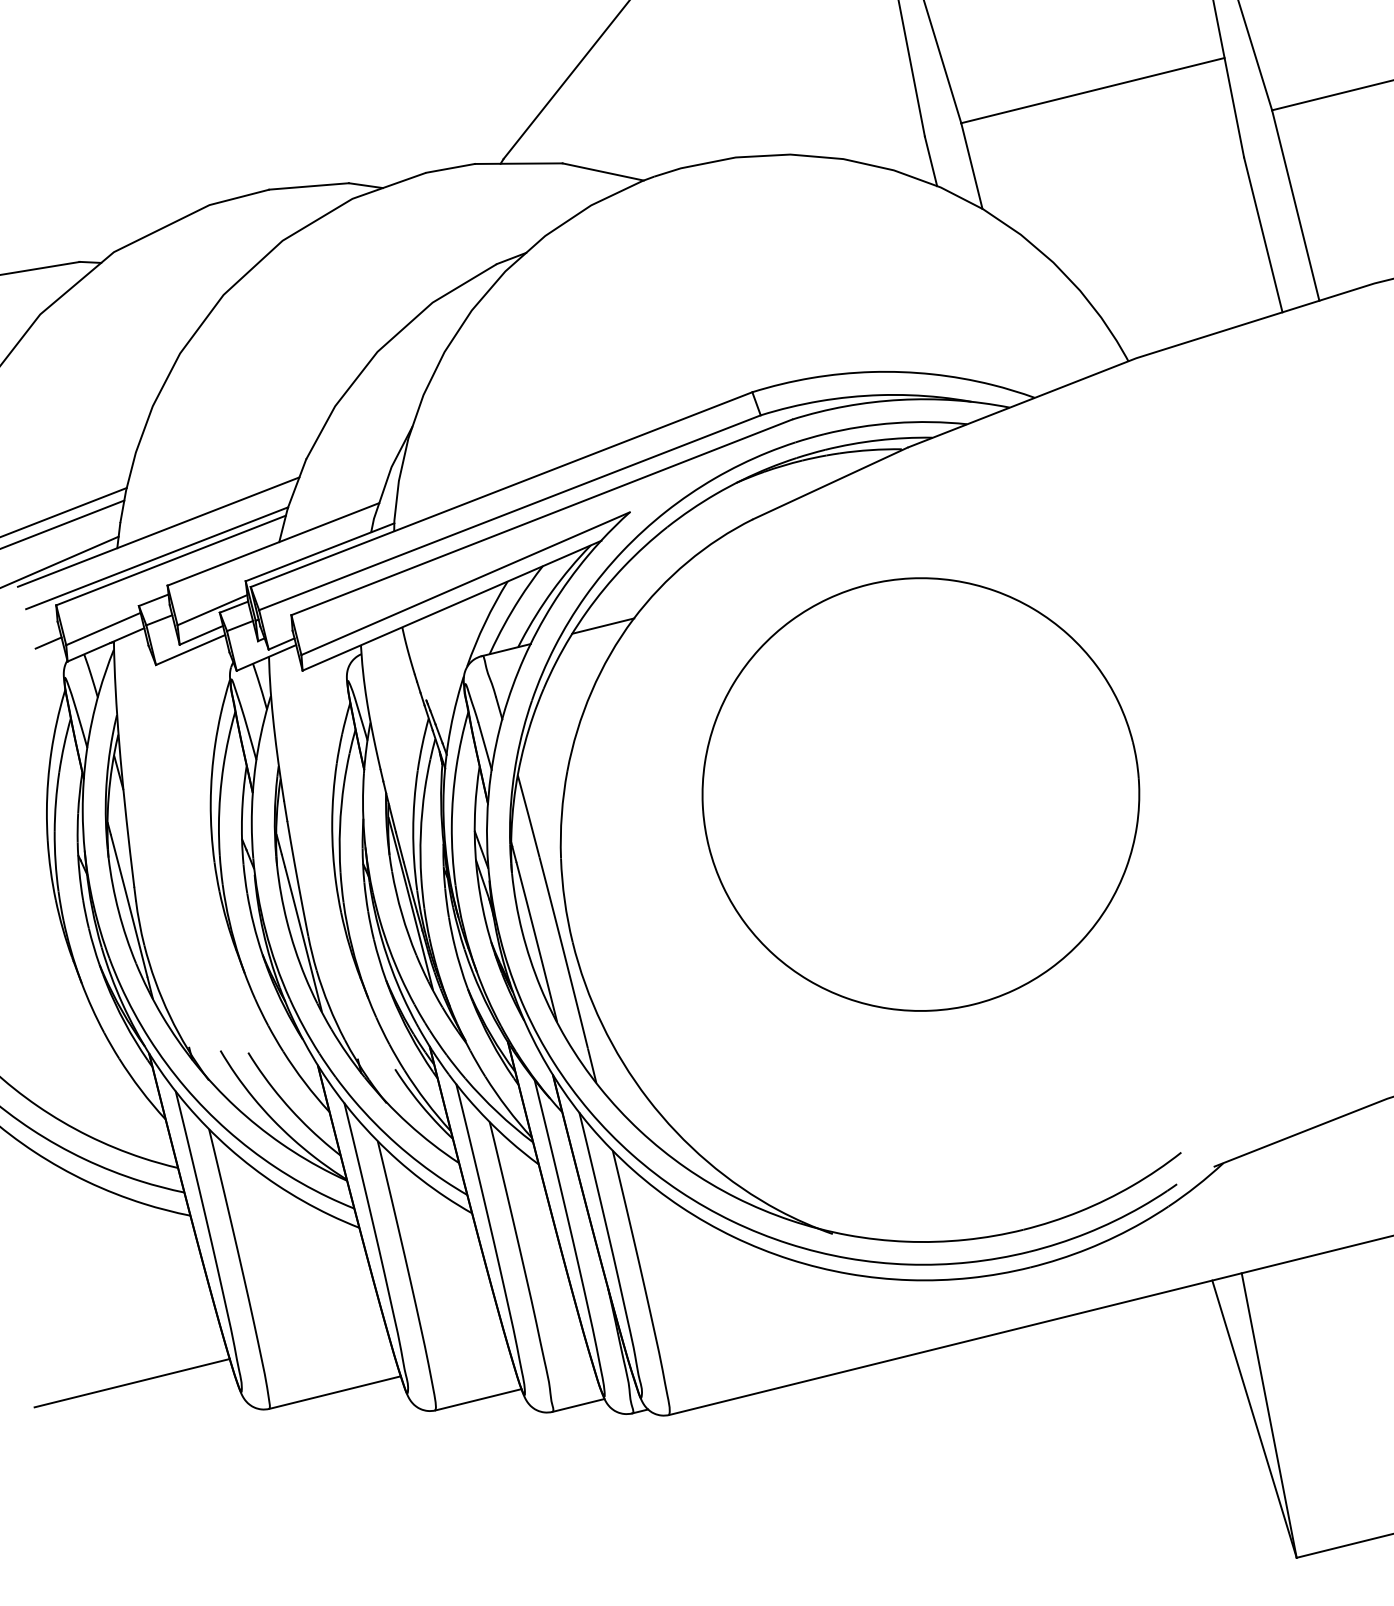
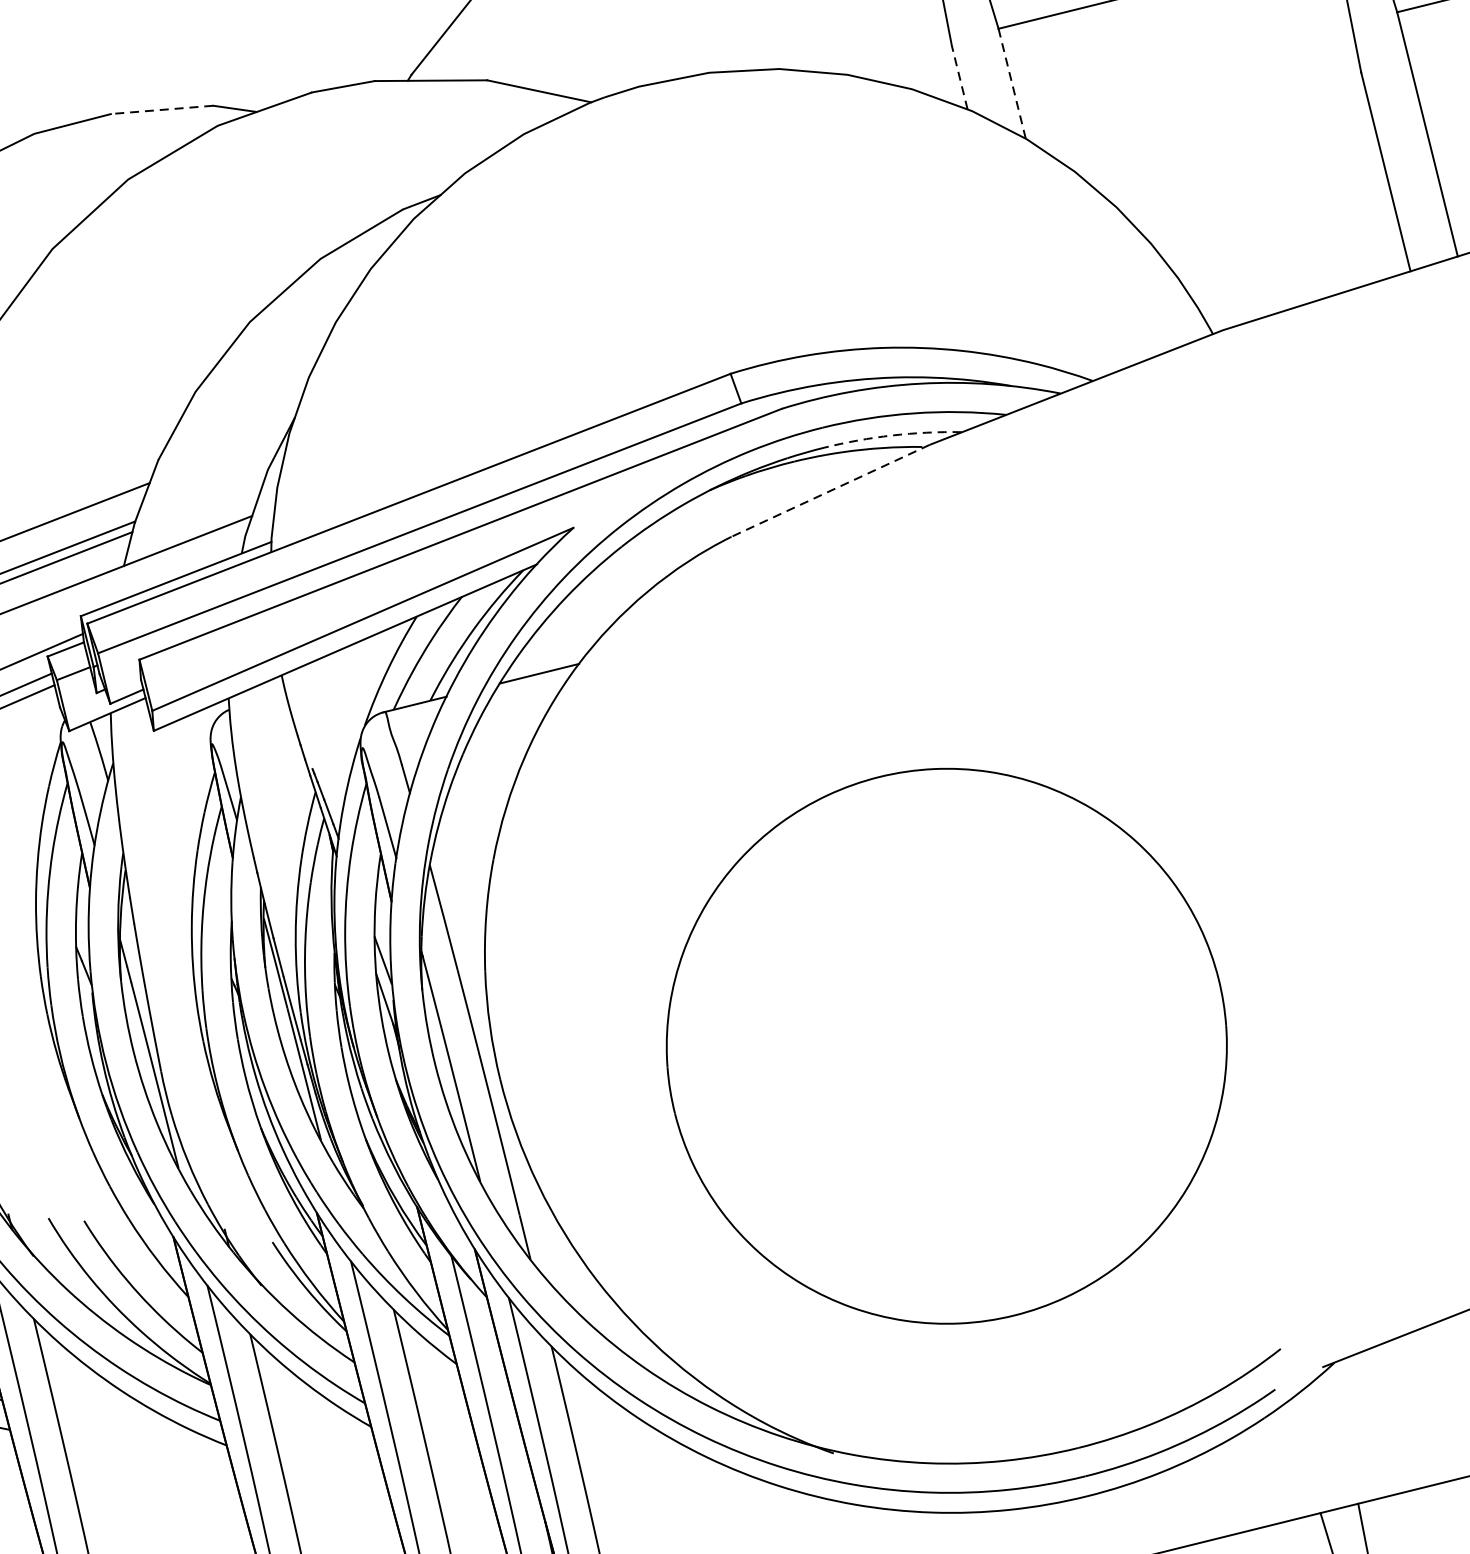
line: (931, 161) -> (960, 77), solid -> dashed
line: (972, 166) -> (1012, 84), solid -> dashed
line: (309, 186) -> (162, 109), solid -> dashed
arc: (878, 440) -> (892, 435), solid -> dashed
line: (829, 483) -> (829, 490), solid -> dashed
part: (920, 794) -> (946, 1046), moved

